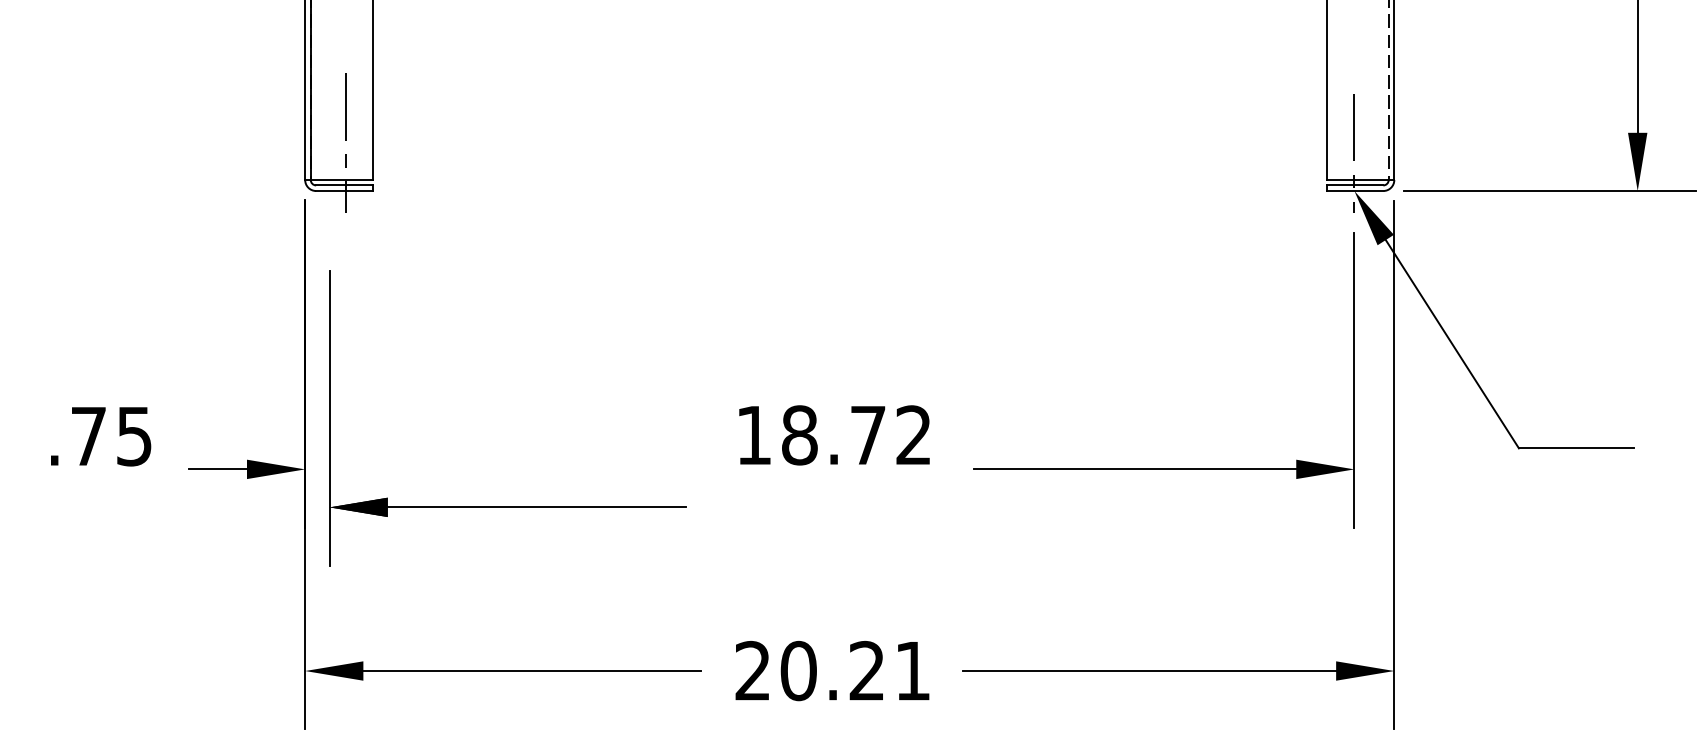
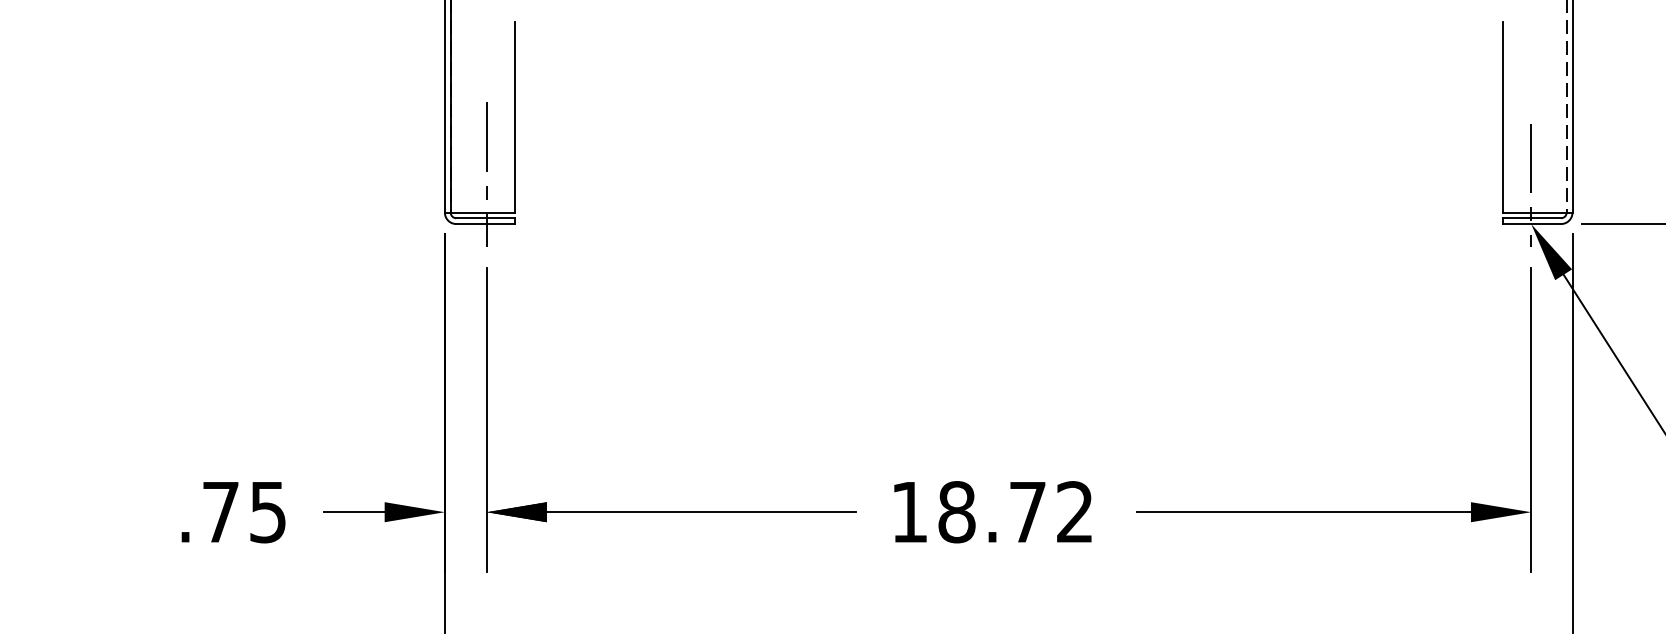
text: (834, 435) -> (992, 512), moved
text: (101, 436) -> (234, 512), moved
part: (507, 506) -> (670, 511), moved

